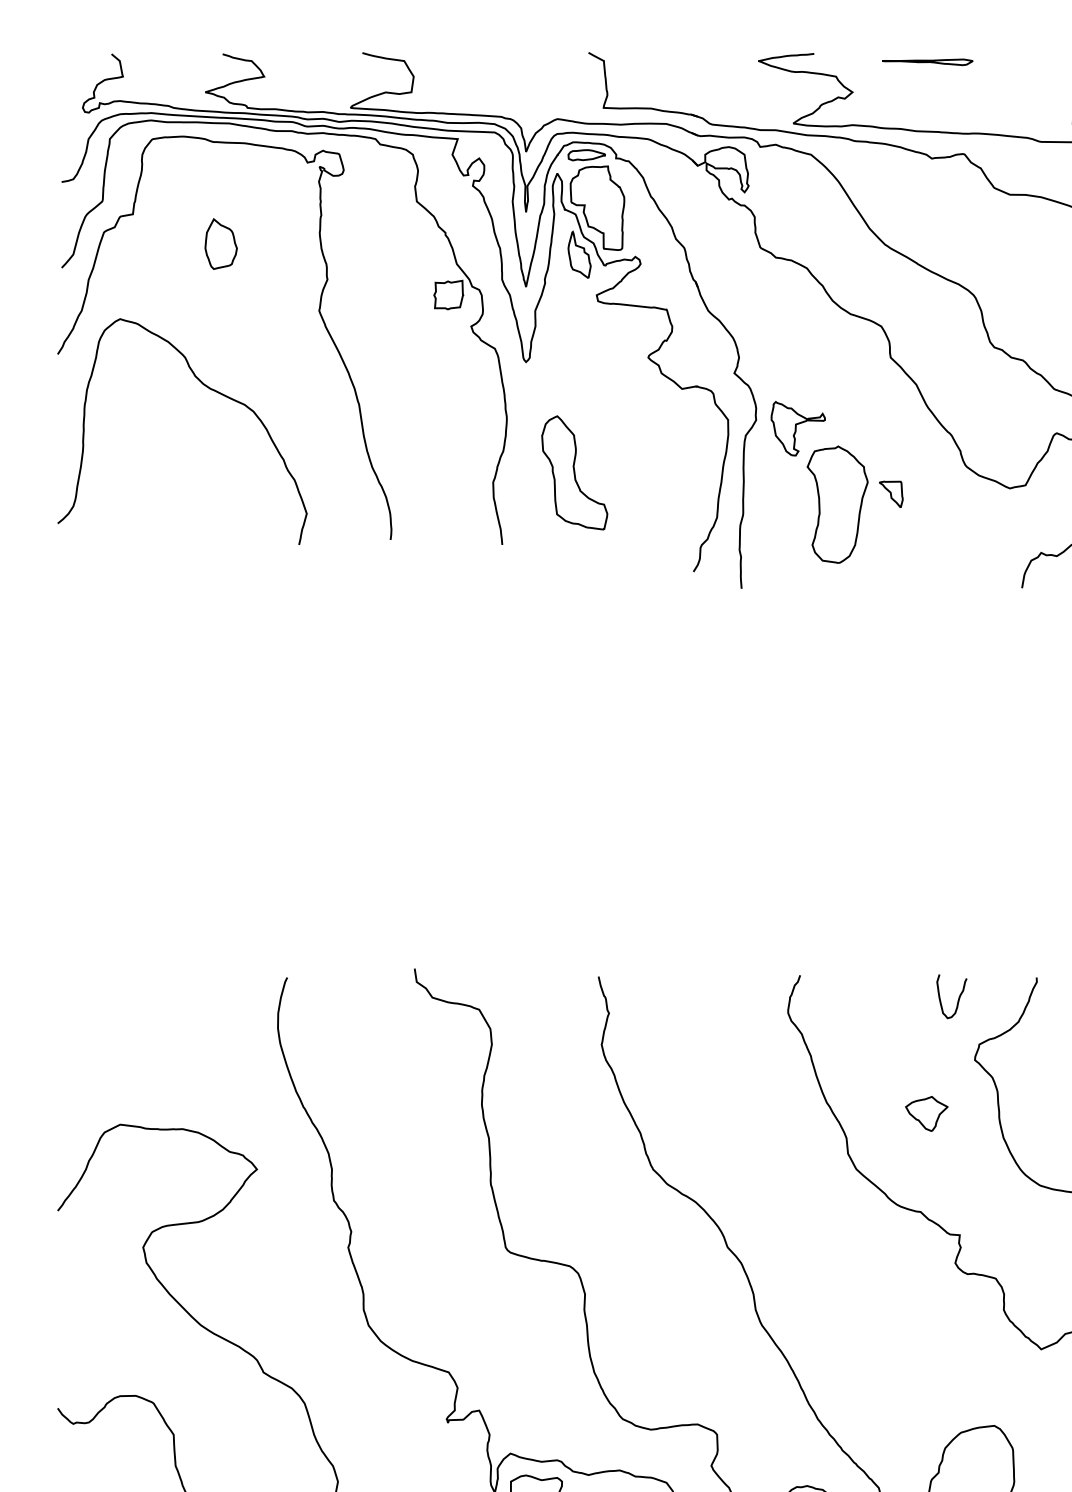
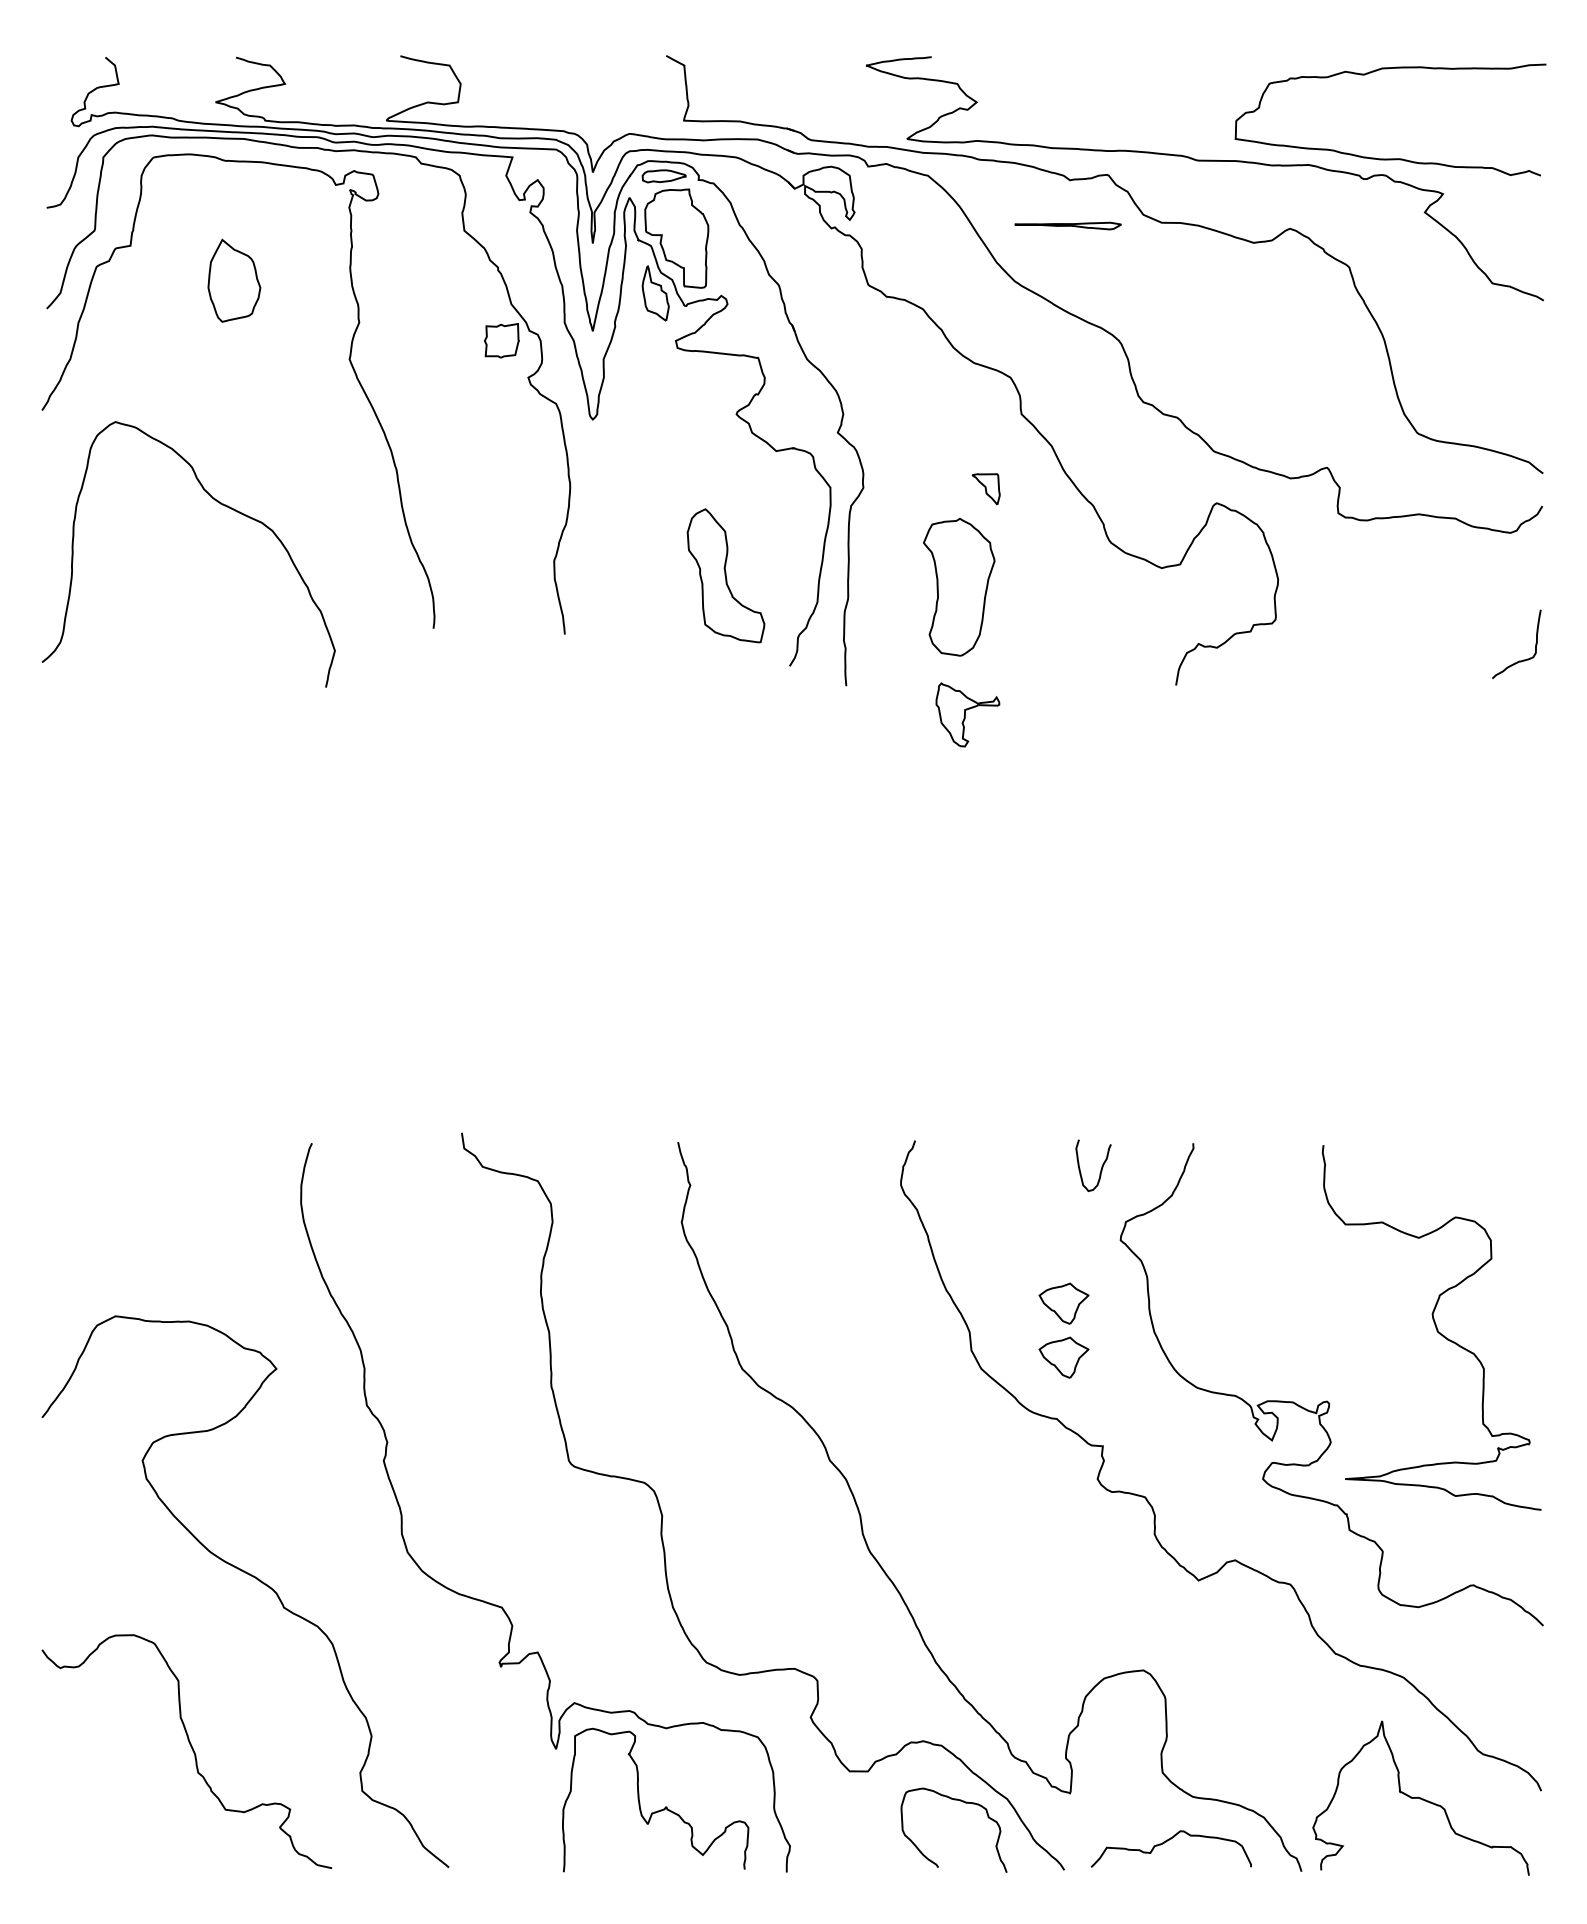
part: (927, 61) -> (1067, 225), moved
part: (220, 243) -> (233, 280), size x1.4
curve: (209, 389) -> (220, 504), moved
part: (797, 428) -> (967, 714), moved
part: (574, 472) -> (725, 575), moved
part: (890, 494) -> (985, 489), moved
part: (926, 1159) -> (1063, 1357), added

